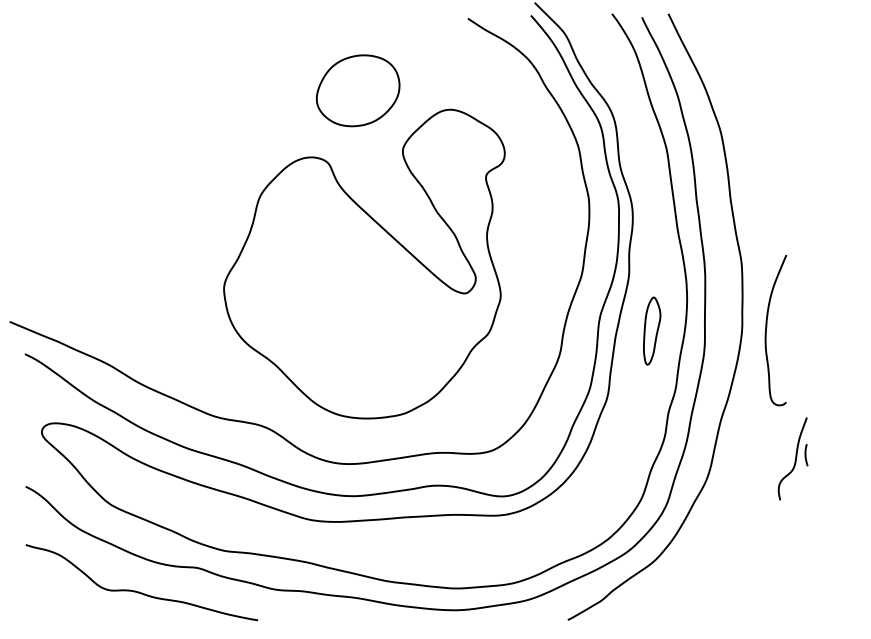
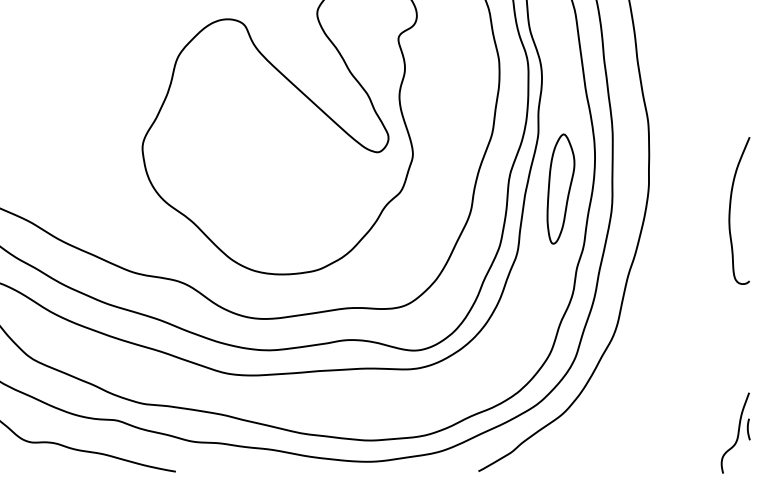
curve: (767, 327) -> (731, 207), moved
part: (651, 330) -> (560, 188), size x1.67
part: (792, 458) -> (735, 432), moved

